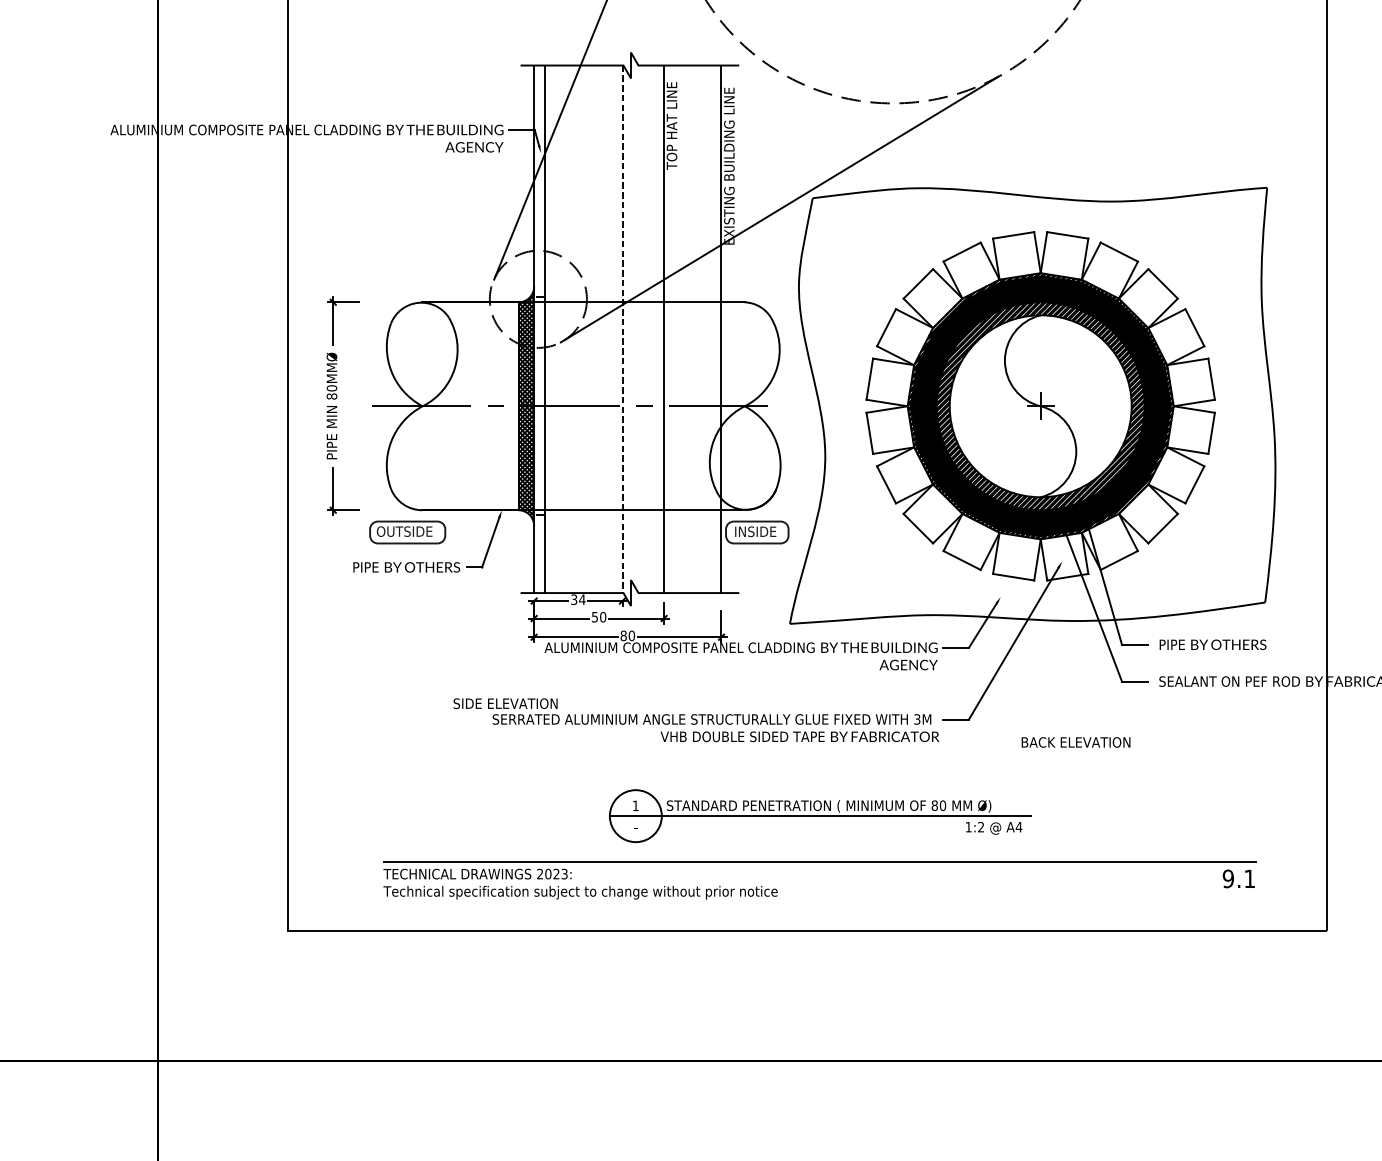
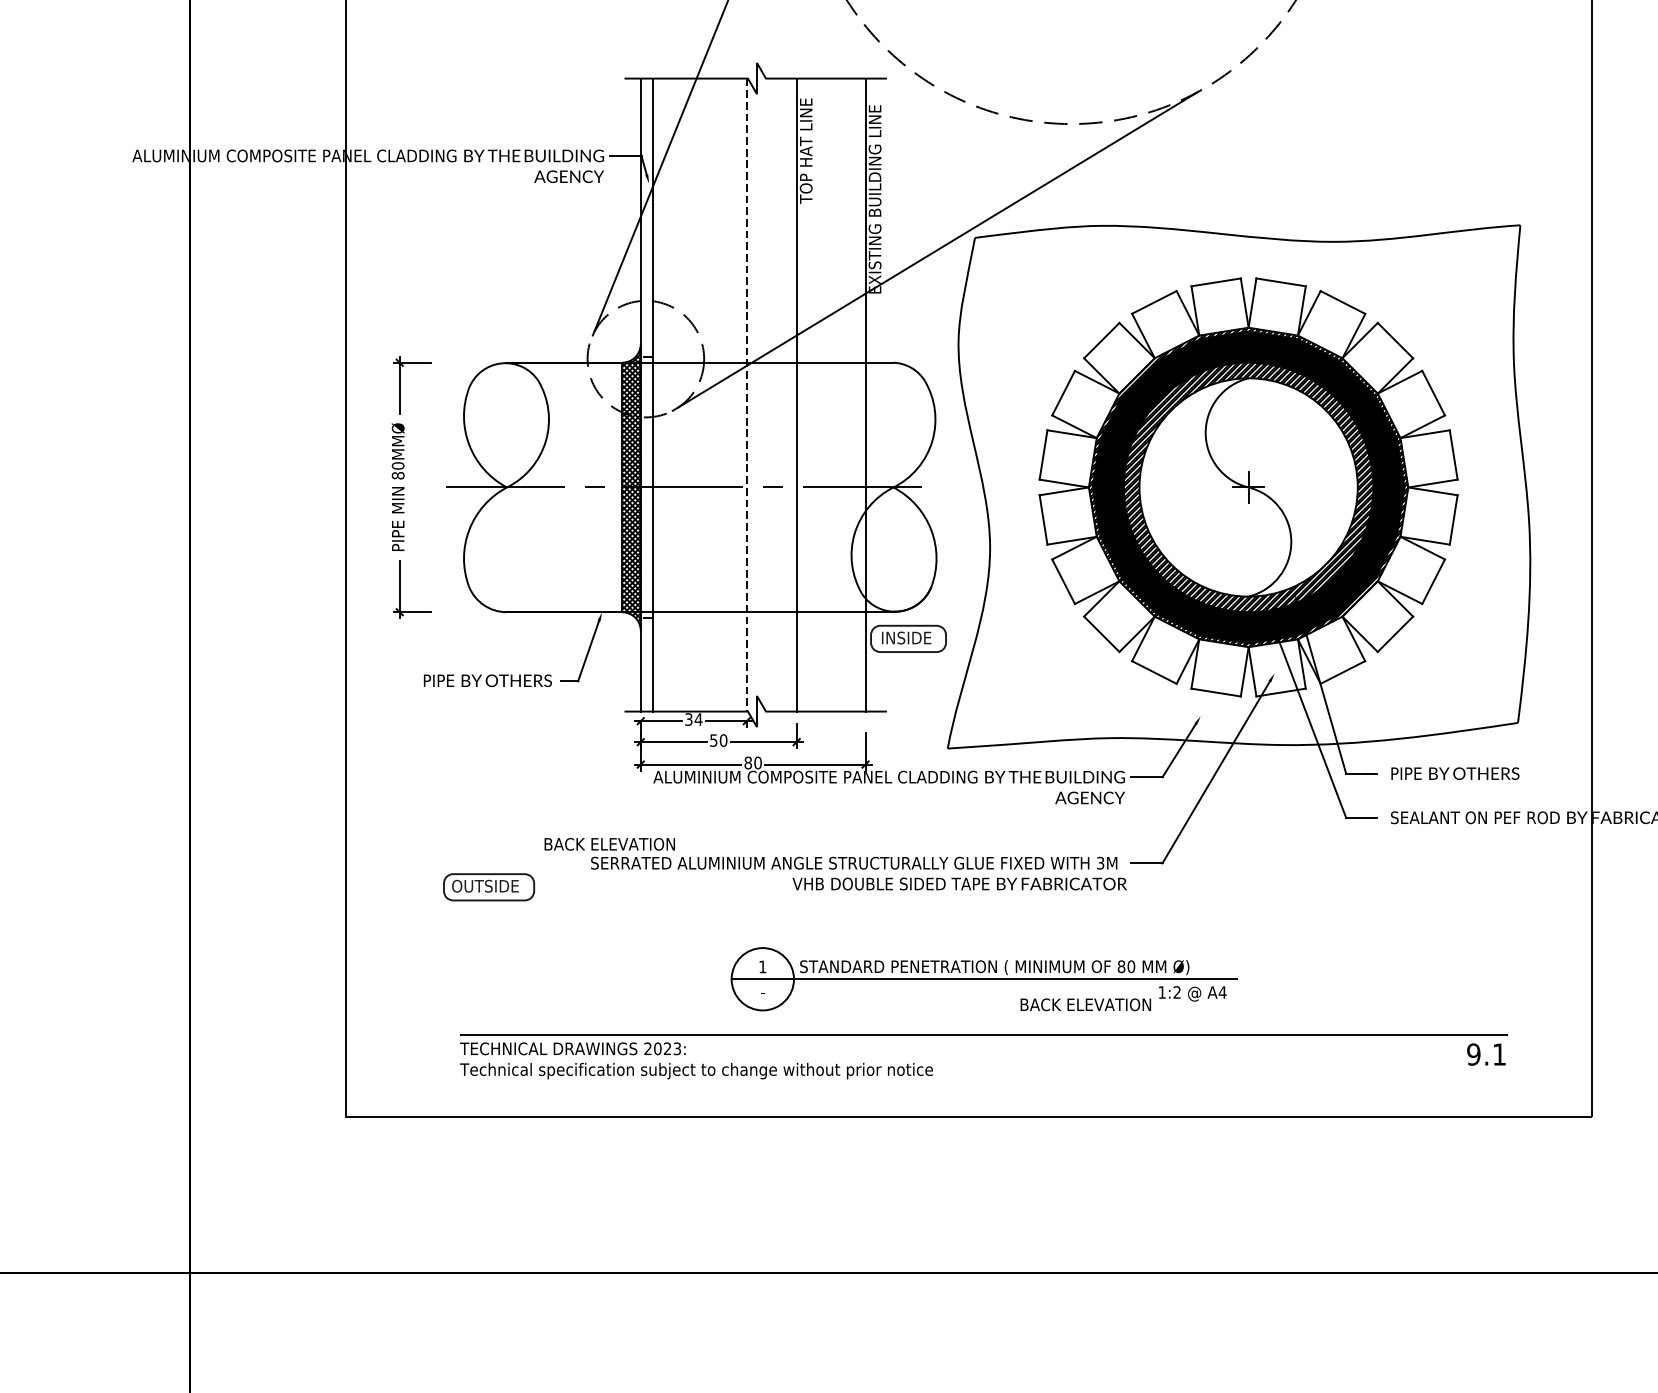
part: (407, 532) -> (488, 887), moved
text: (507, 703) -> (608, 844), SIDE ELEVATION -> BACK ELEVATION
text: (1075, 742) -> (1085, 1004), moved

